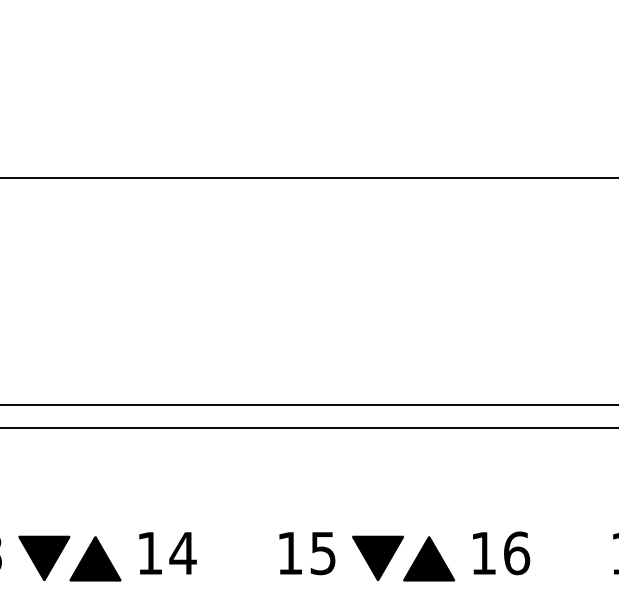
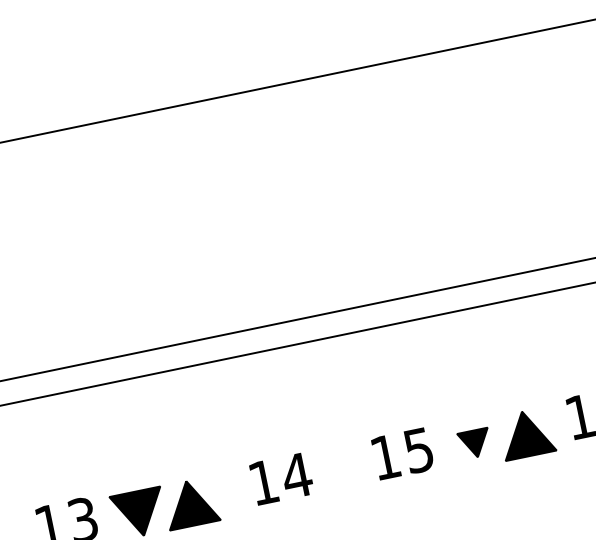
text: (167, 553) -> (281, 479), moved
part: (377, 557) -> (474, 443), size x0.6

